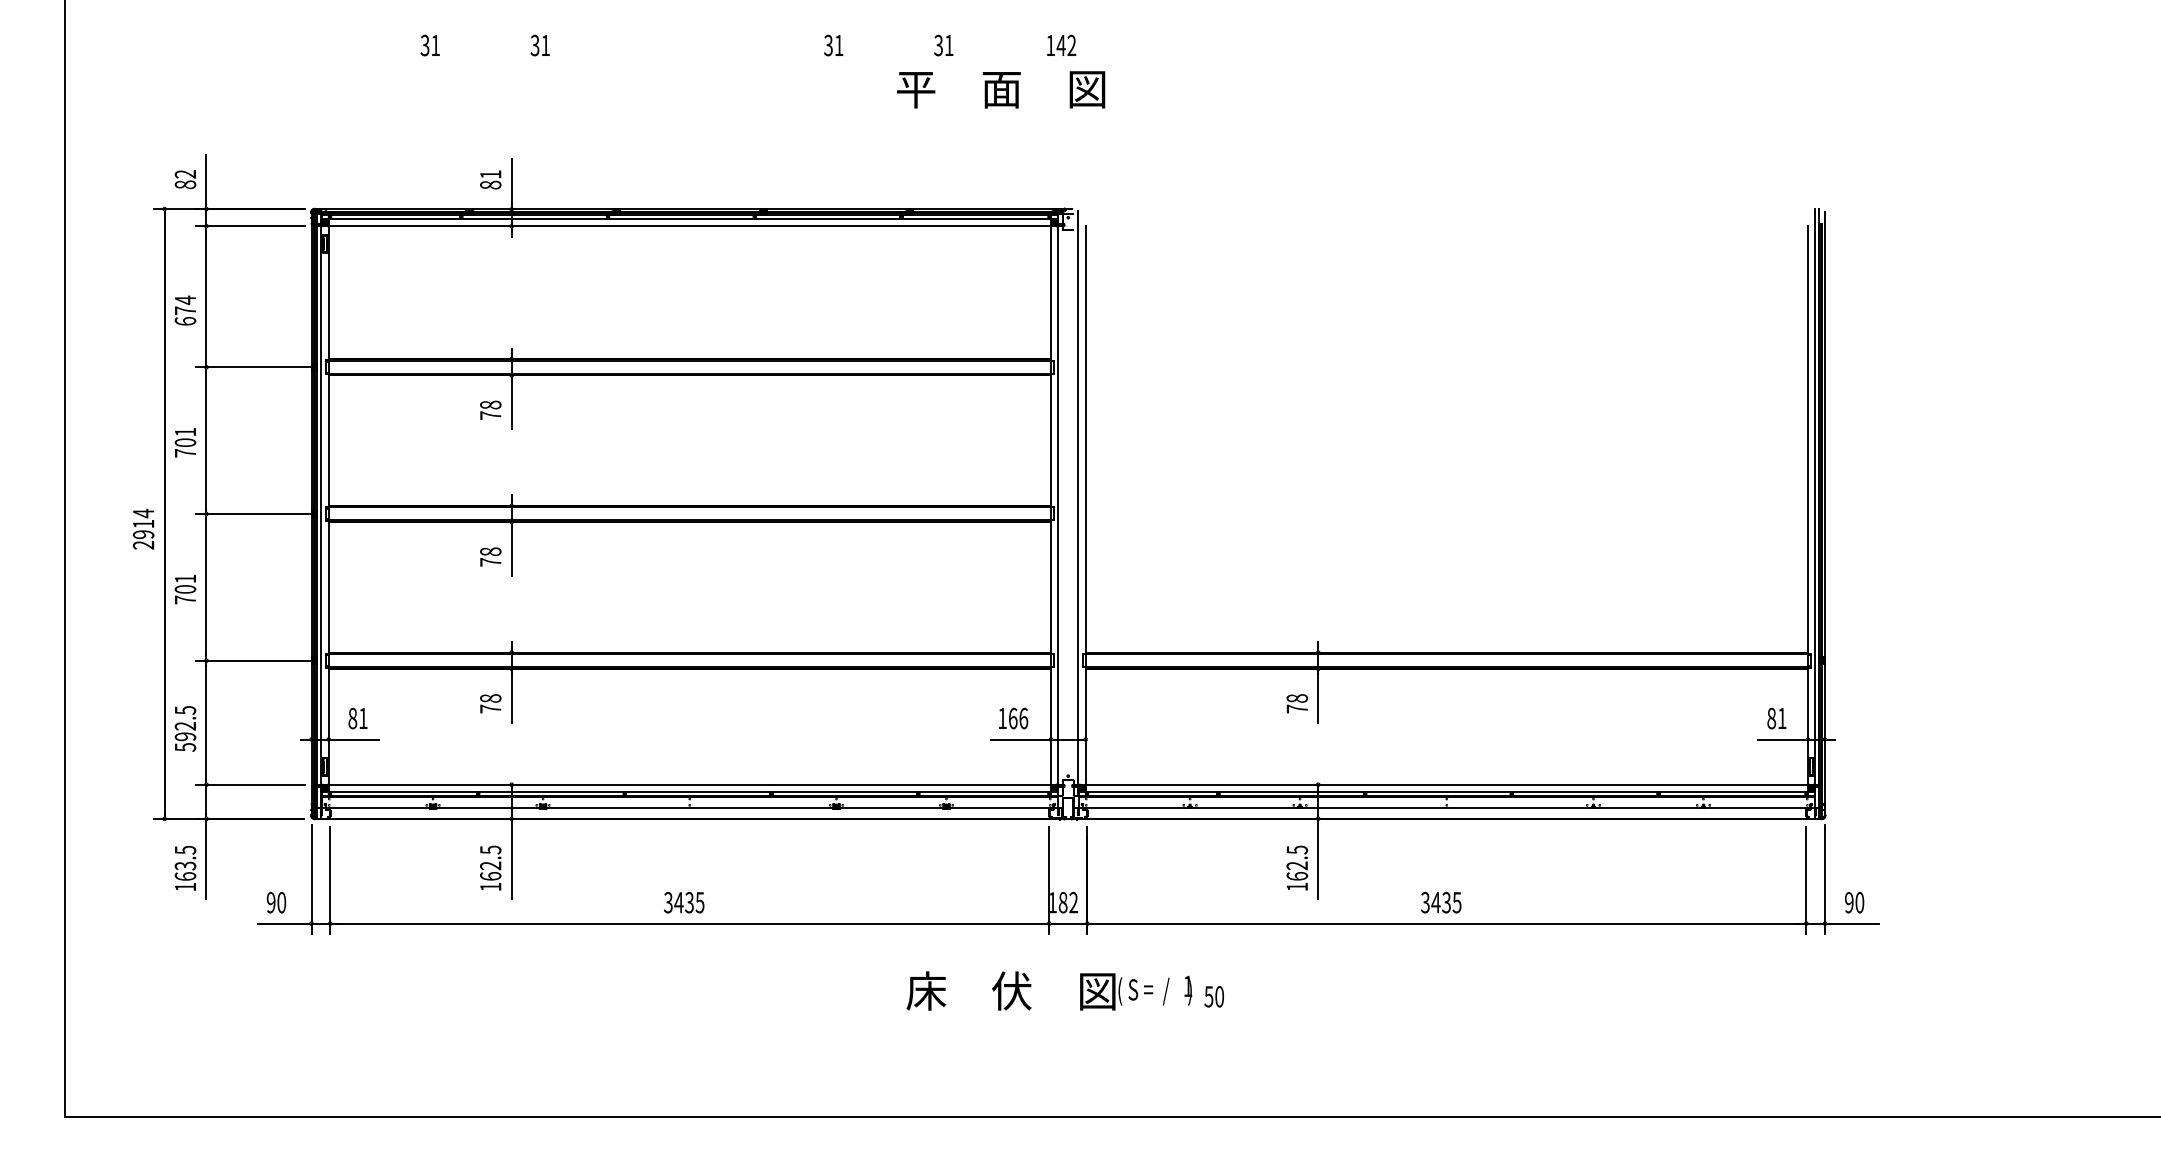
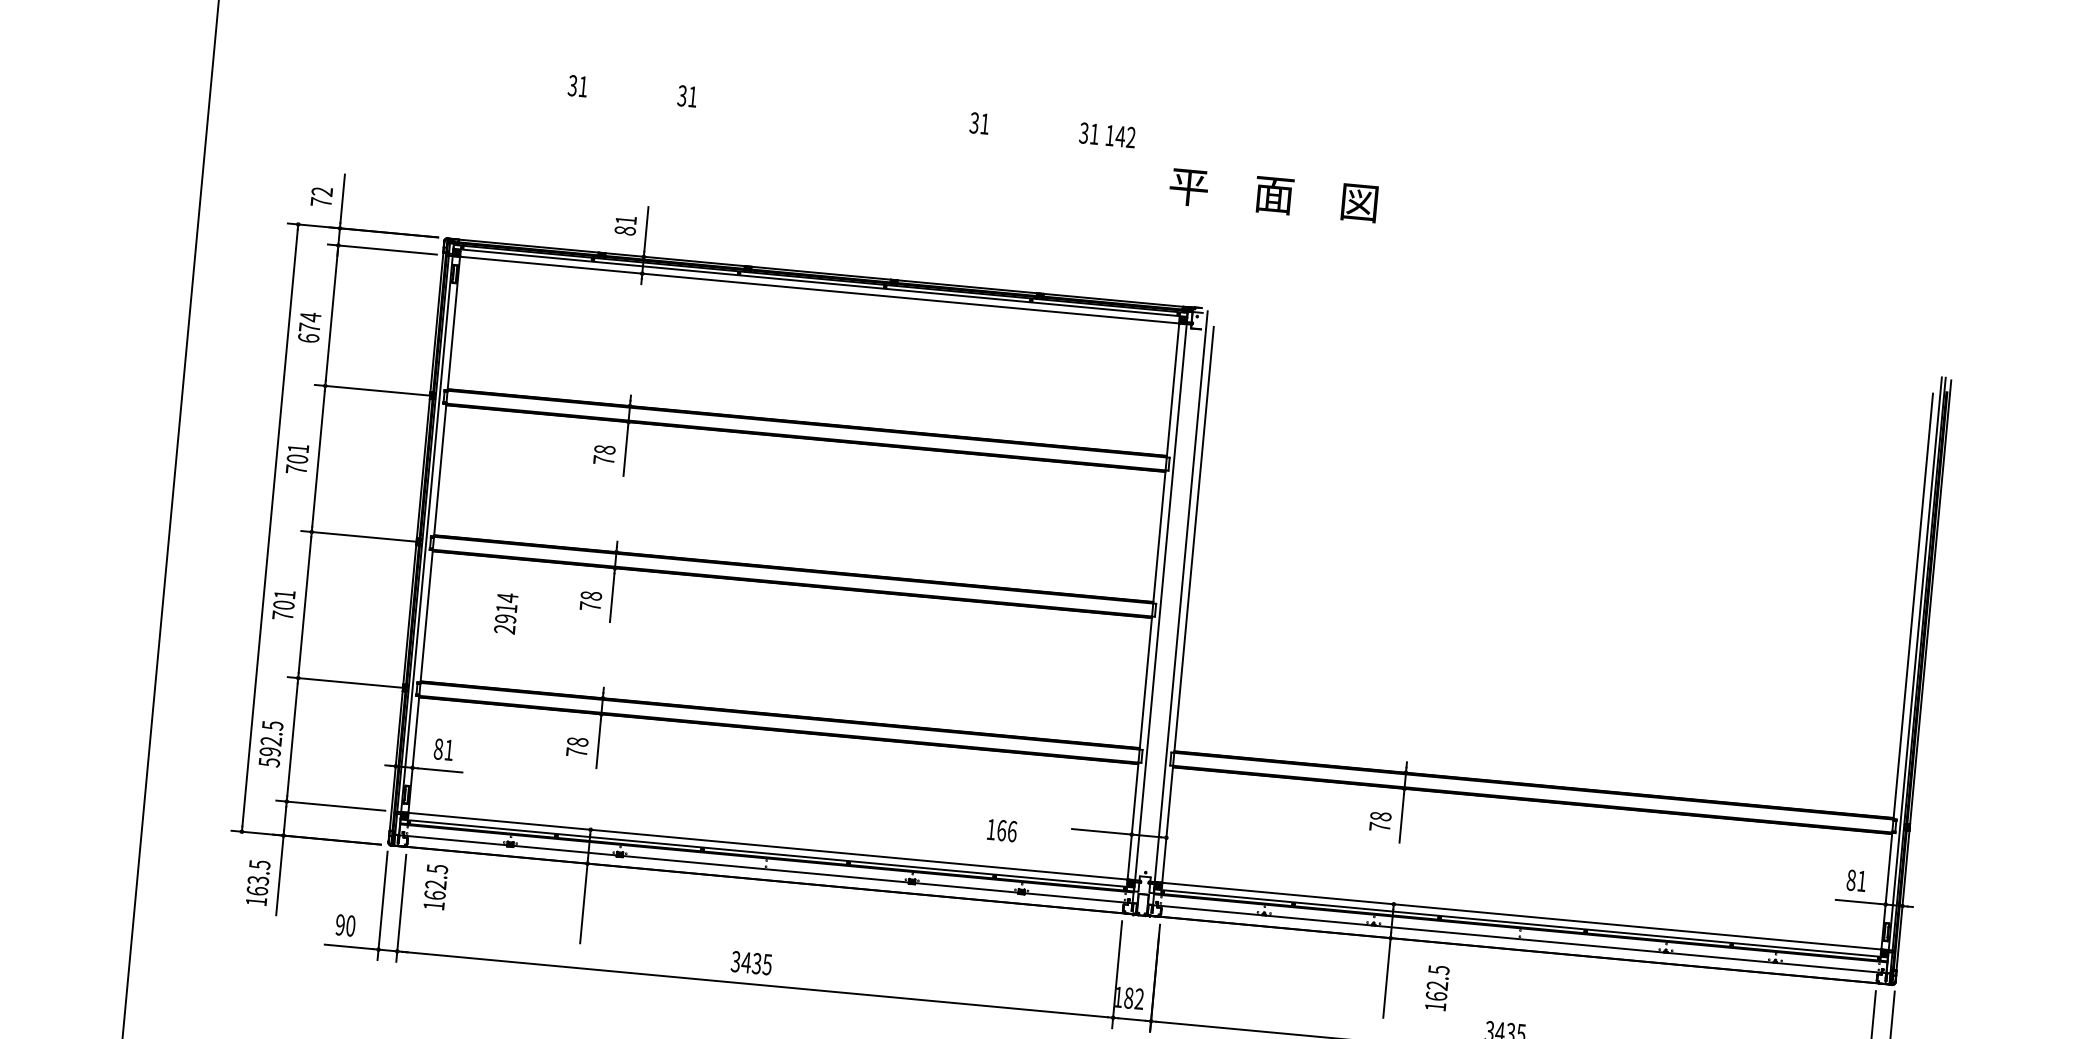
text: (1061, 44) -> (1120, 135), moved
text: (1001, 89) -> (1274, 194), moved
text: (185, 184) -> (321, 201), 82 -> 72
text: (143, 528) -> (506, 612), moved
text: (1013, 718) -> (1002, 830), moved
text: (490, 867) -> (435, 886), moved
text: (1297, 867) -> (1437, 987), moved

